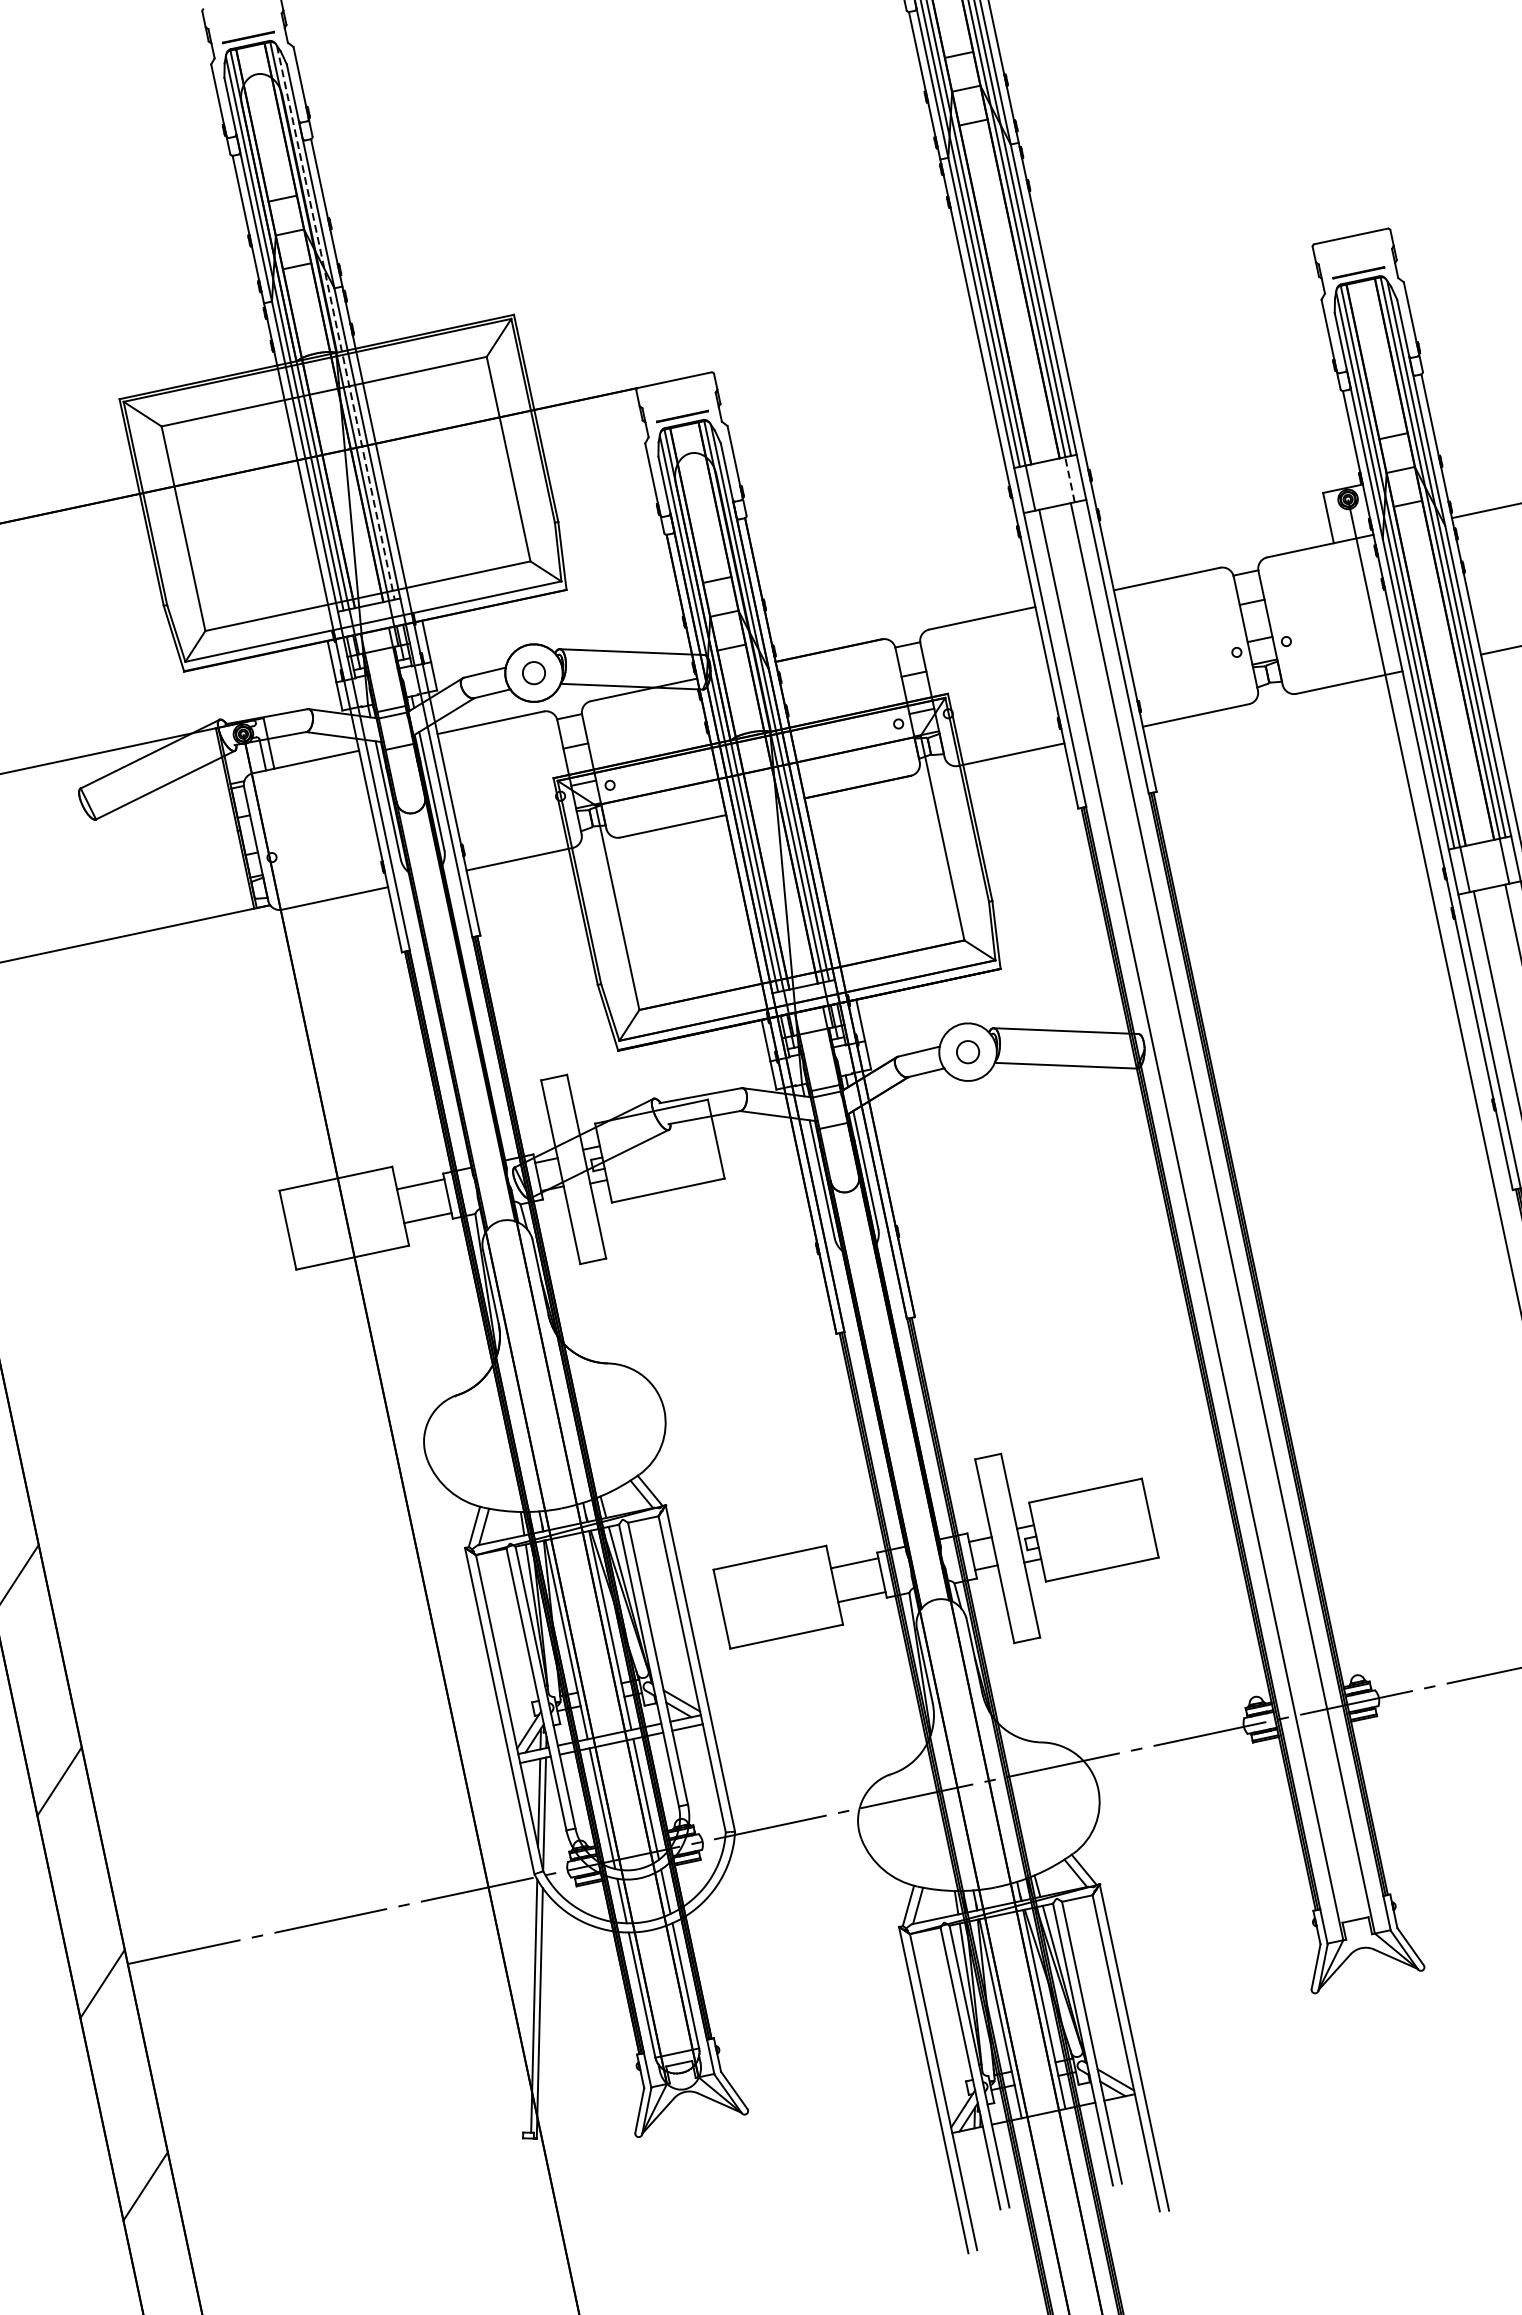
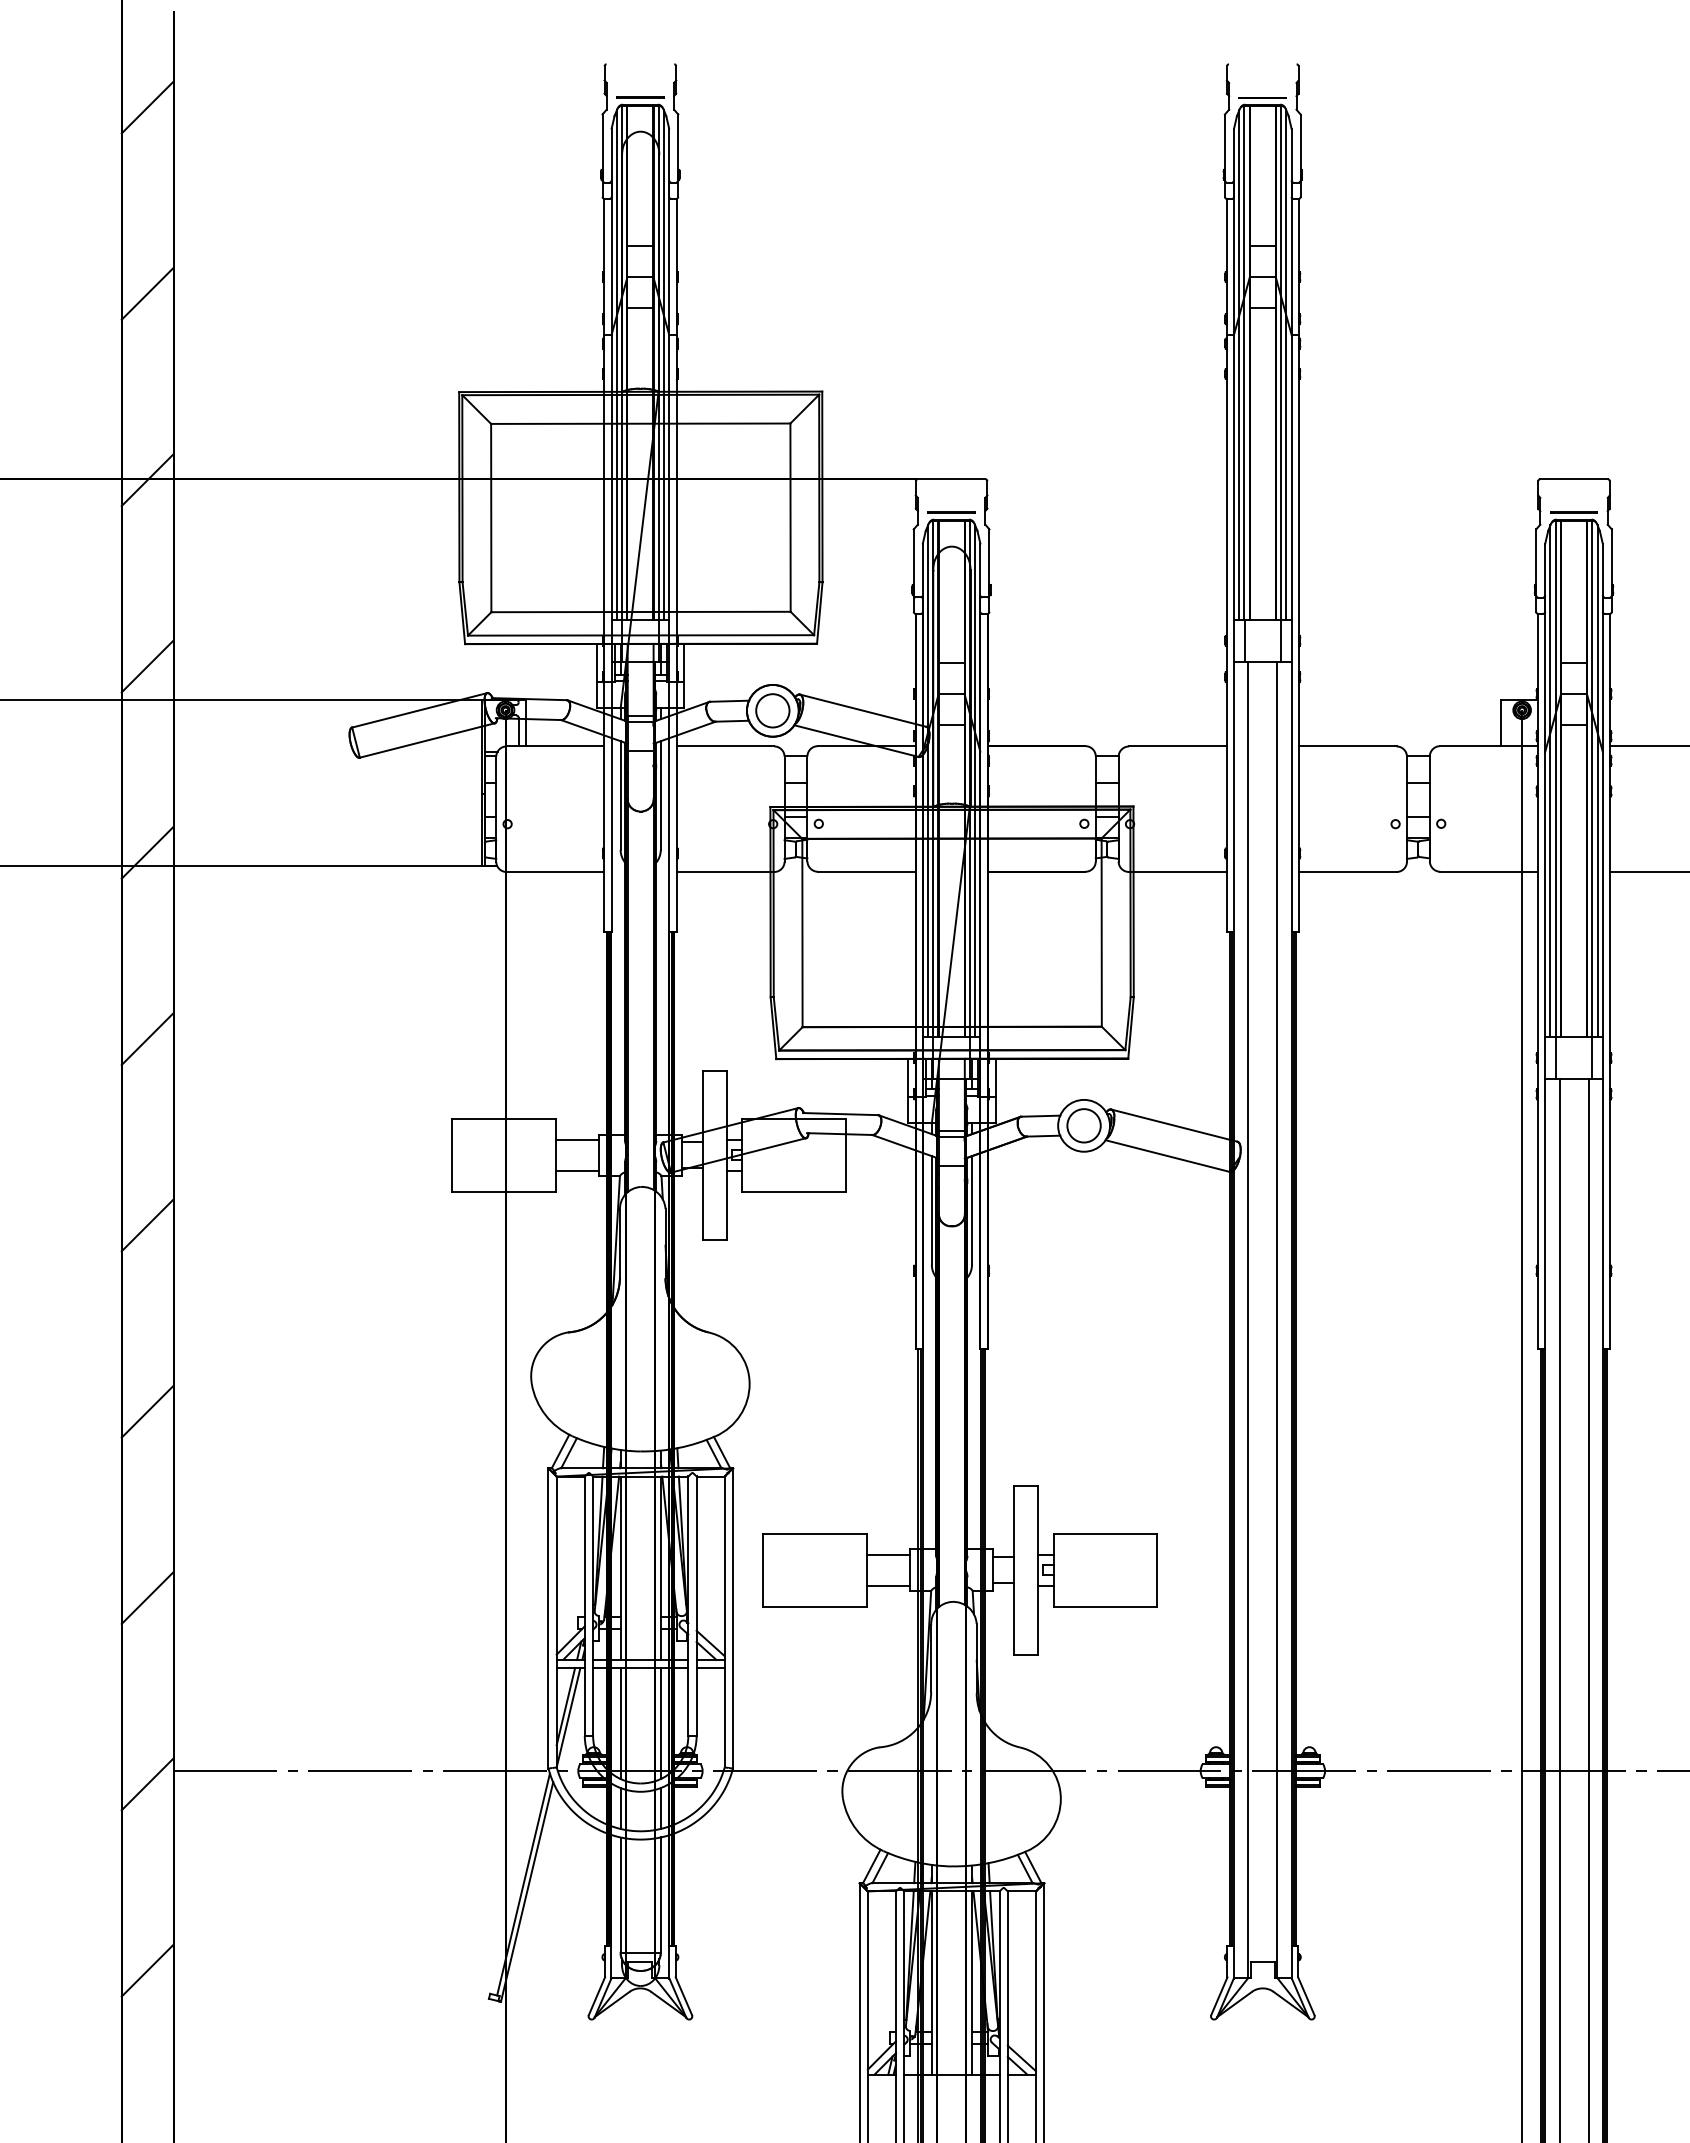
line: (335, 323) -> (663, 365), dashed -> solid
line: (1069, 479) -> (1280, 640), dashed -> solid
circle: (533, 672) -> (772, 710), size x1.67
circle: (967, 1051) -> (1083, 1125), size x1.67

